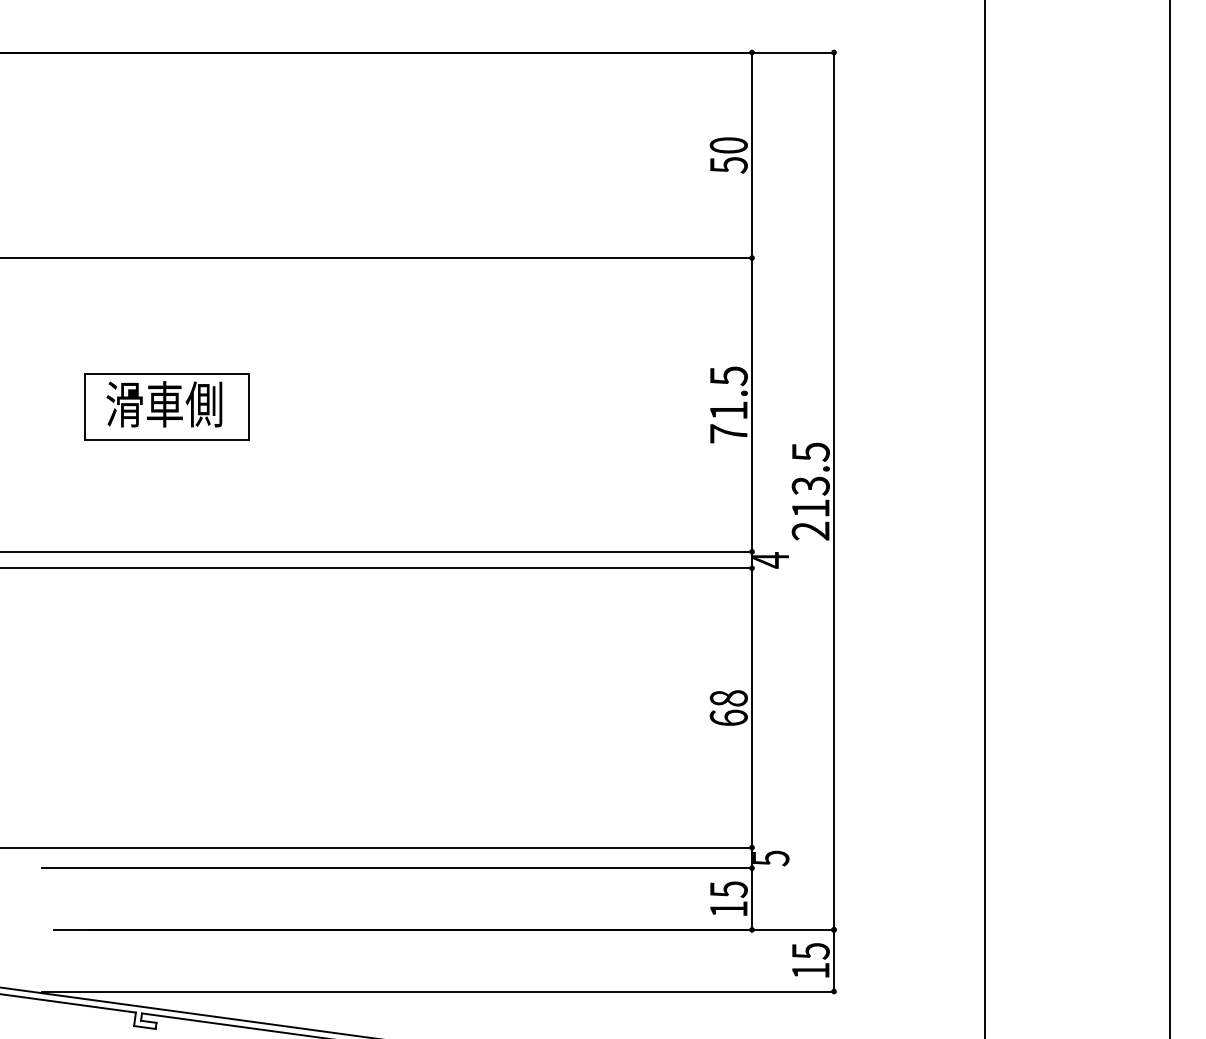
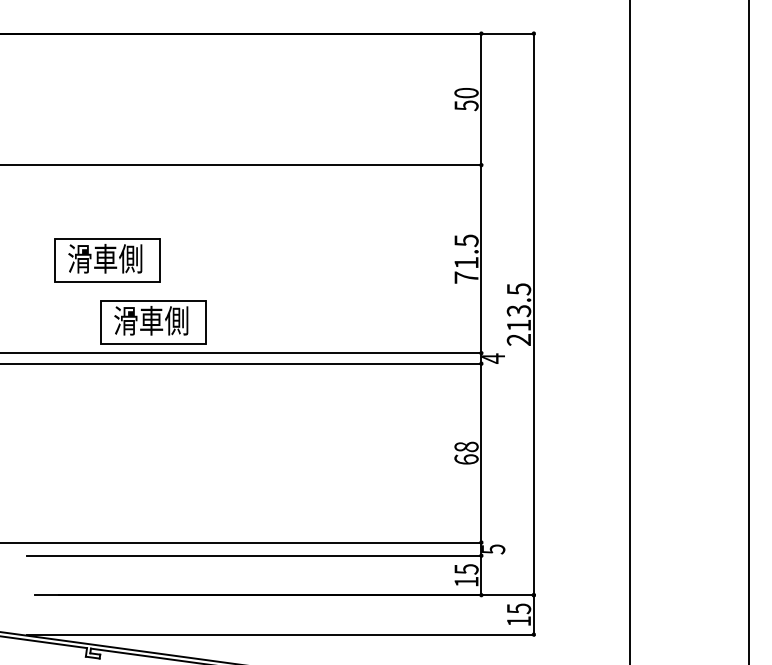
part: (239, 503) -> (153, 322), added

